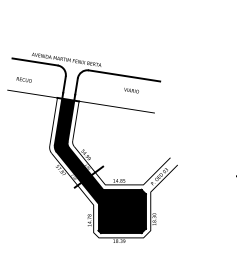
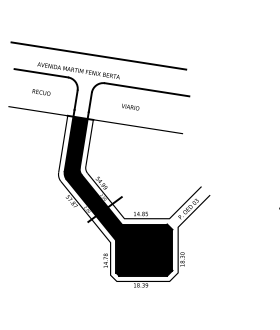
line: (83, 46) -> (98, 55), added
text: (24, 79) -> (41, 92), moved
text: (131, 90) -> (130, 106), moved

